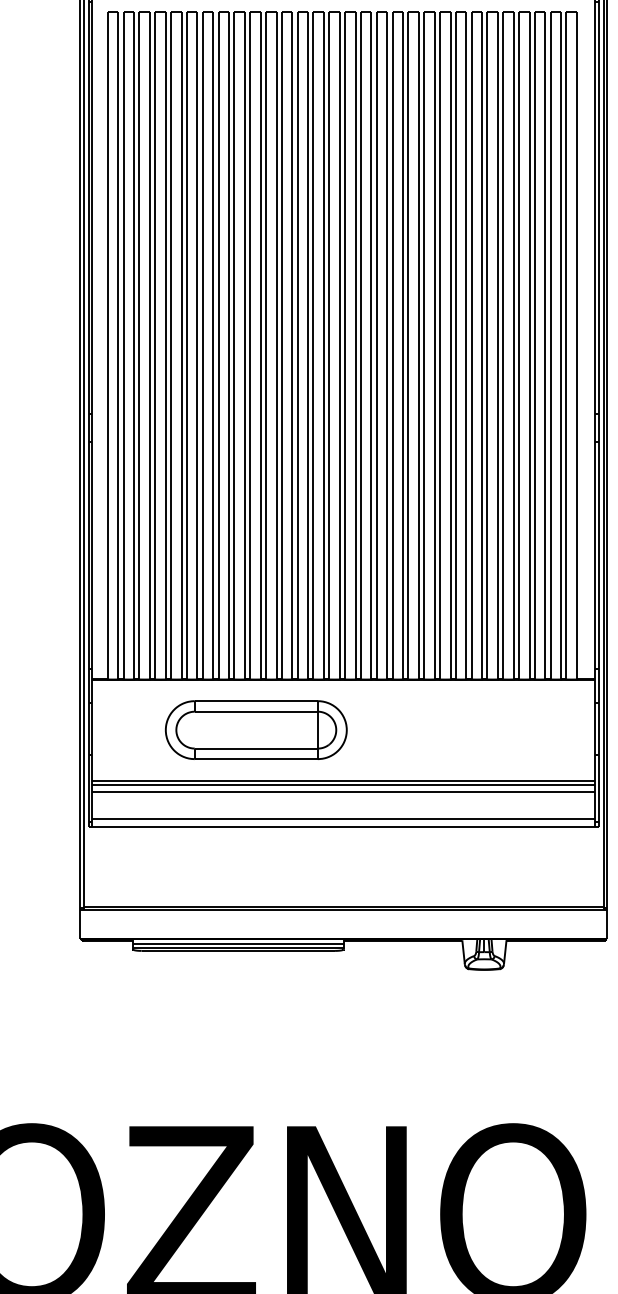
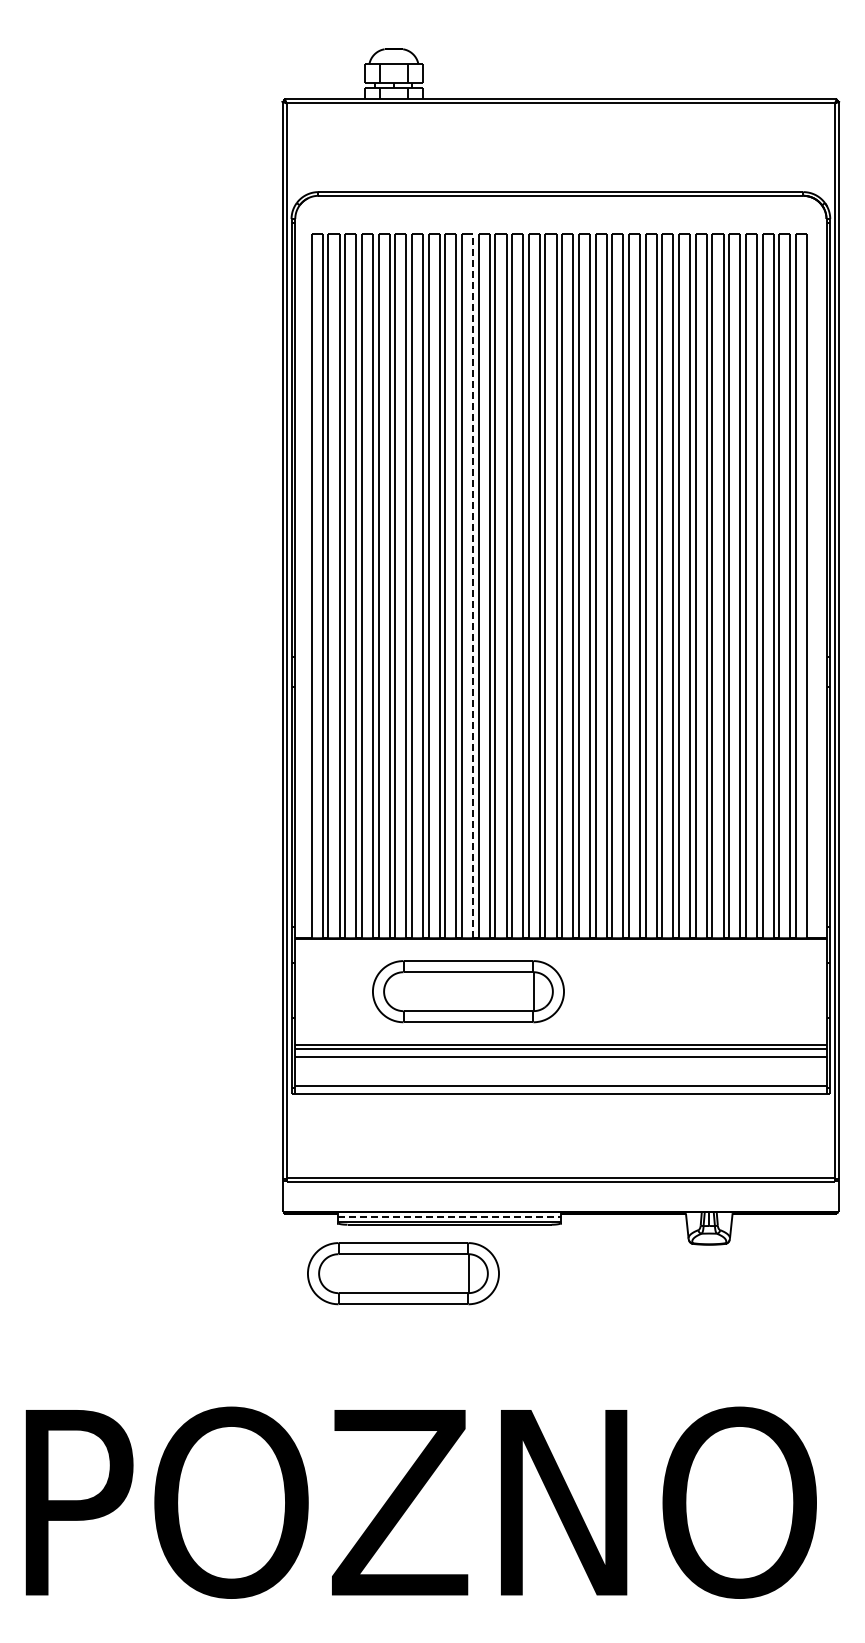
line: (261, 345) -> (473, 585), solid -> dashed
line: (239, 944) -> (450, 1217), solid -> dashed
part: (194, 997) -> (403, 1273), added

